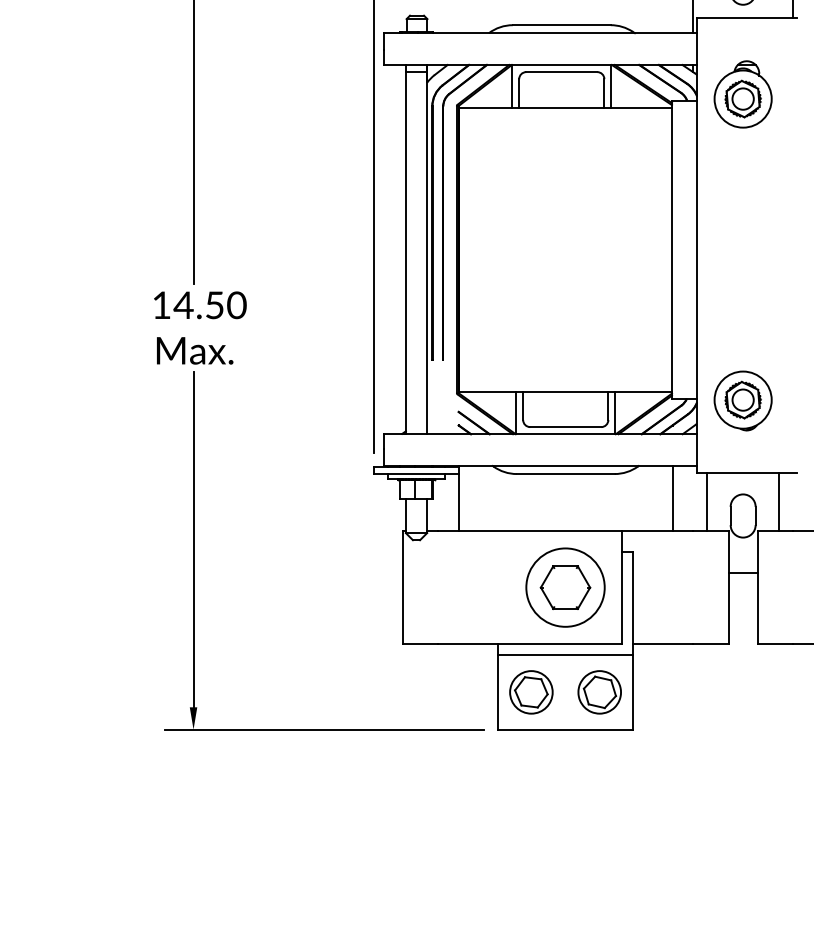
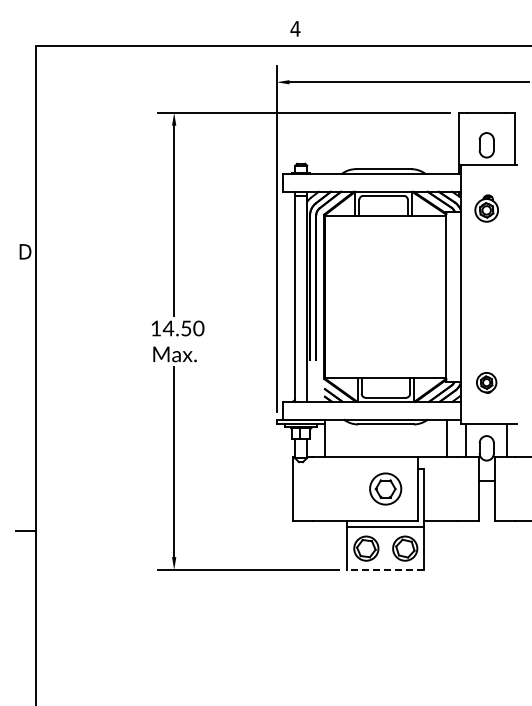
part: (742, 94) -> (486, 208), size x0.7
part: (742, 400) -> (486, 382), size x0.6
part: (565, 586) -> (385, 488), size x0.7
line: (565, 729) -> (385, 569), solid -> dashed

